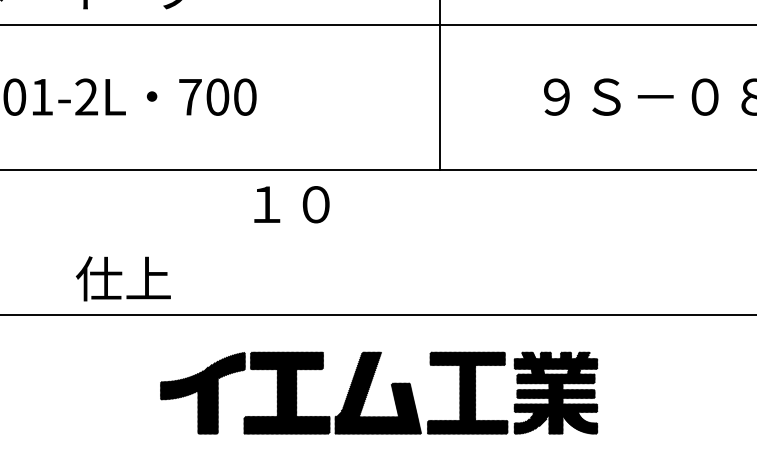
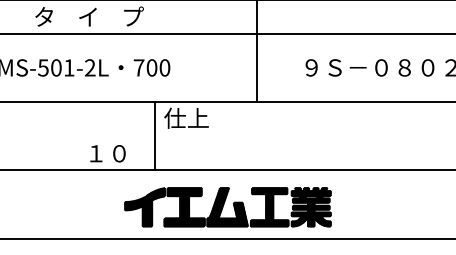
text: (291, 202) -> (186, 117), １０ -> 仕上
line: (223, 242) -> (154, 136), added
text: (123, 278) -> (107, 153), 仕上 -> １０

